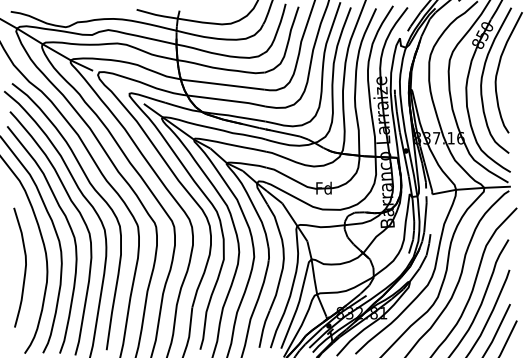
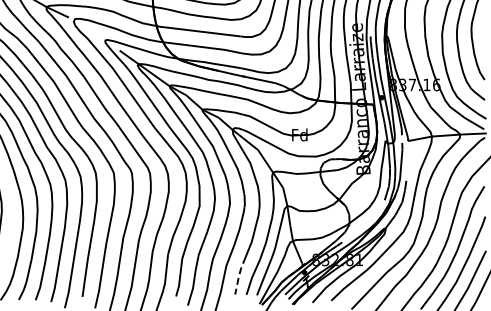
line: (263, 328) -> (239, 275), solid -> dashed

